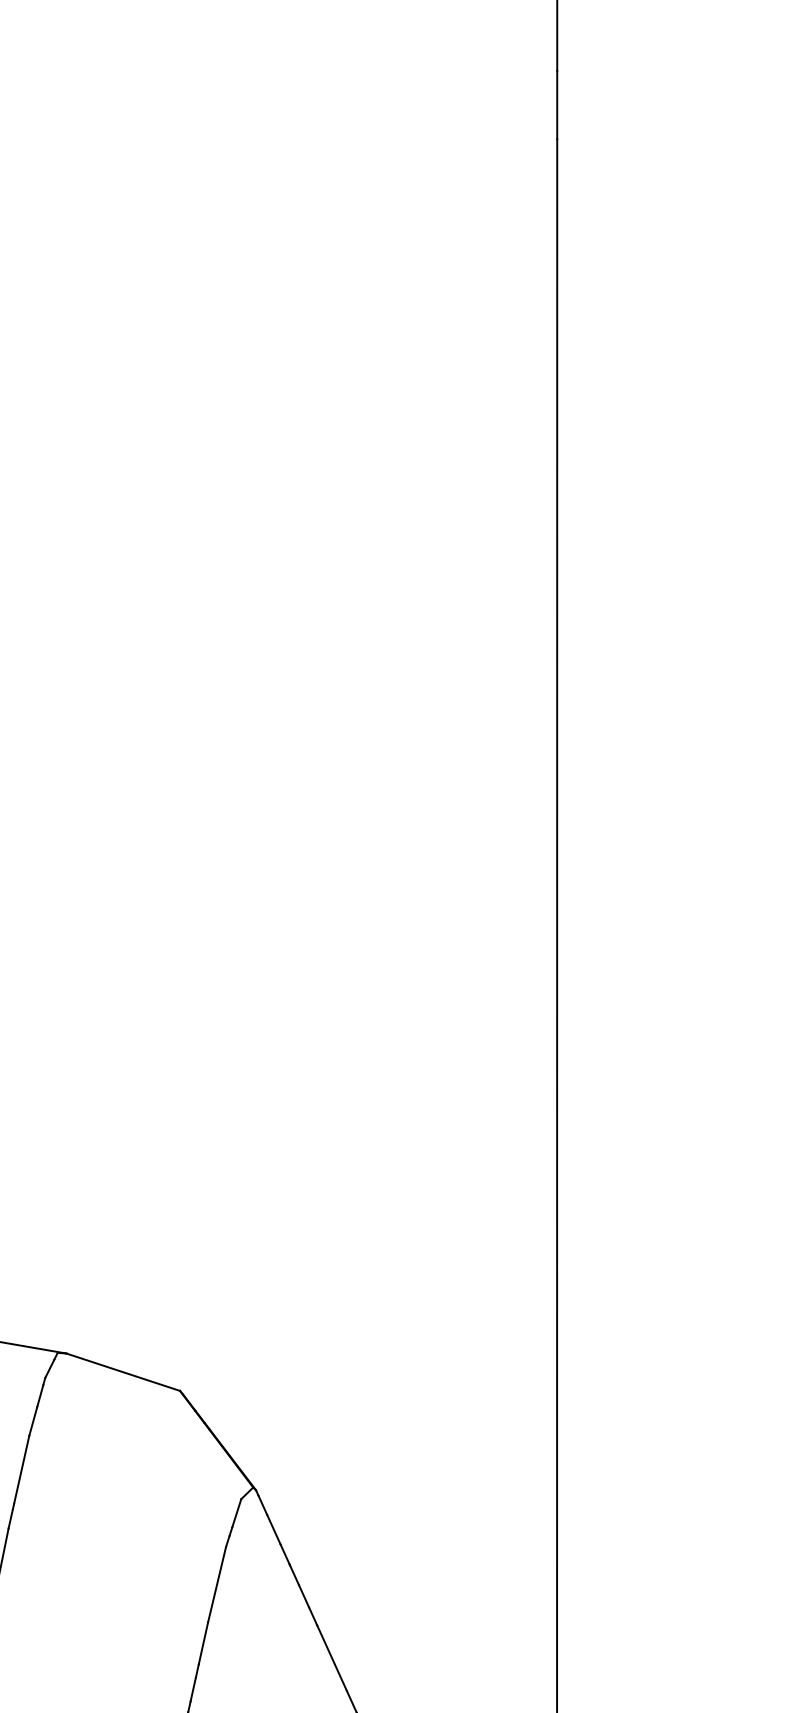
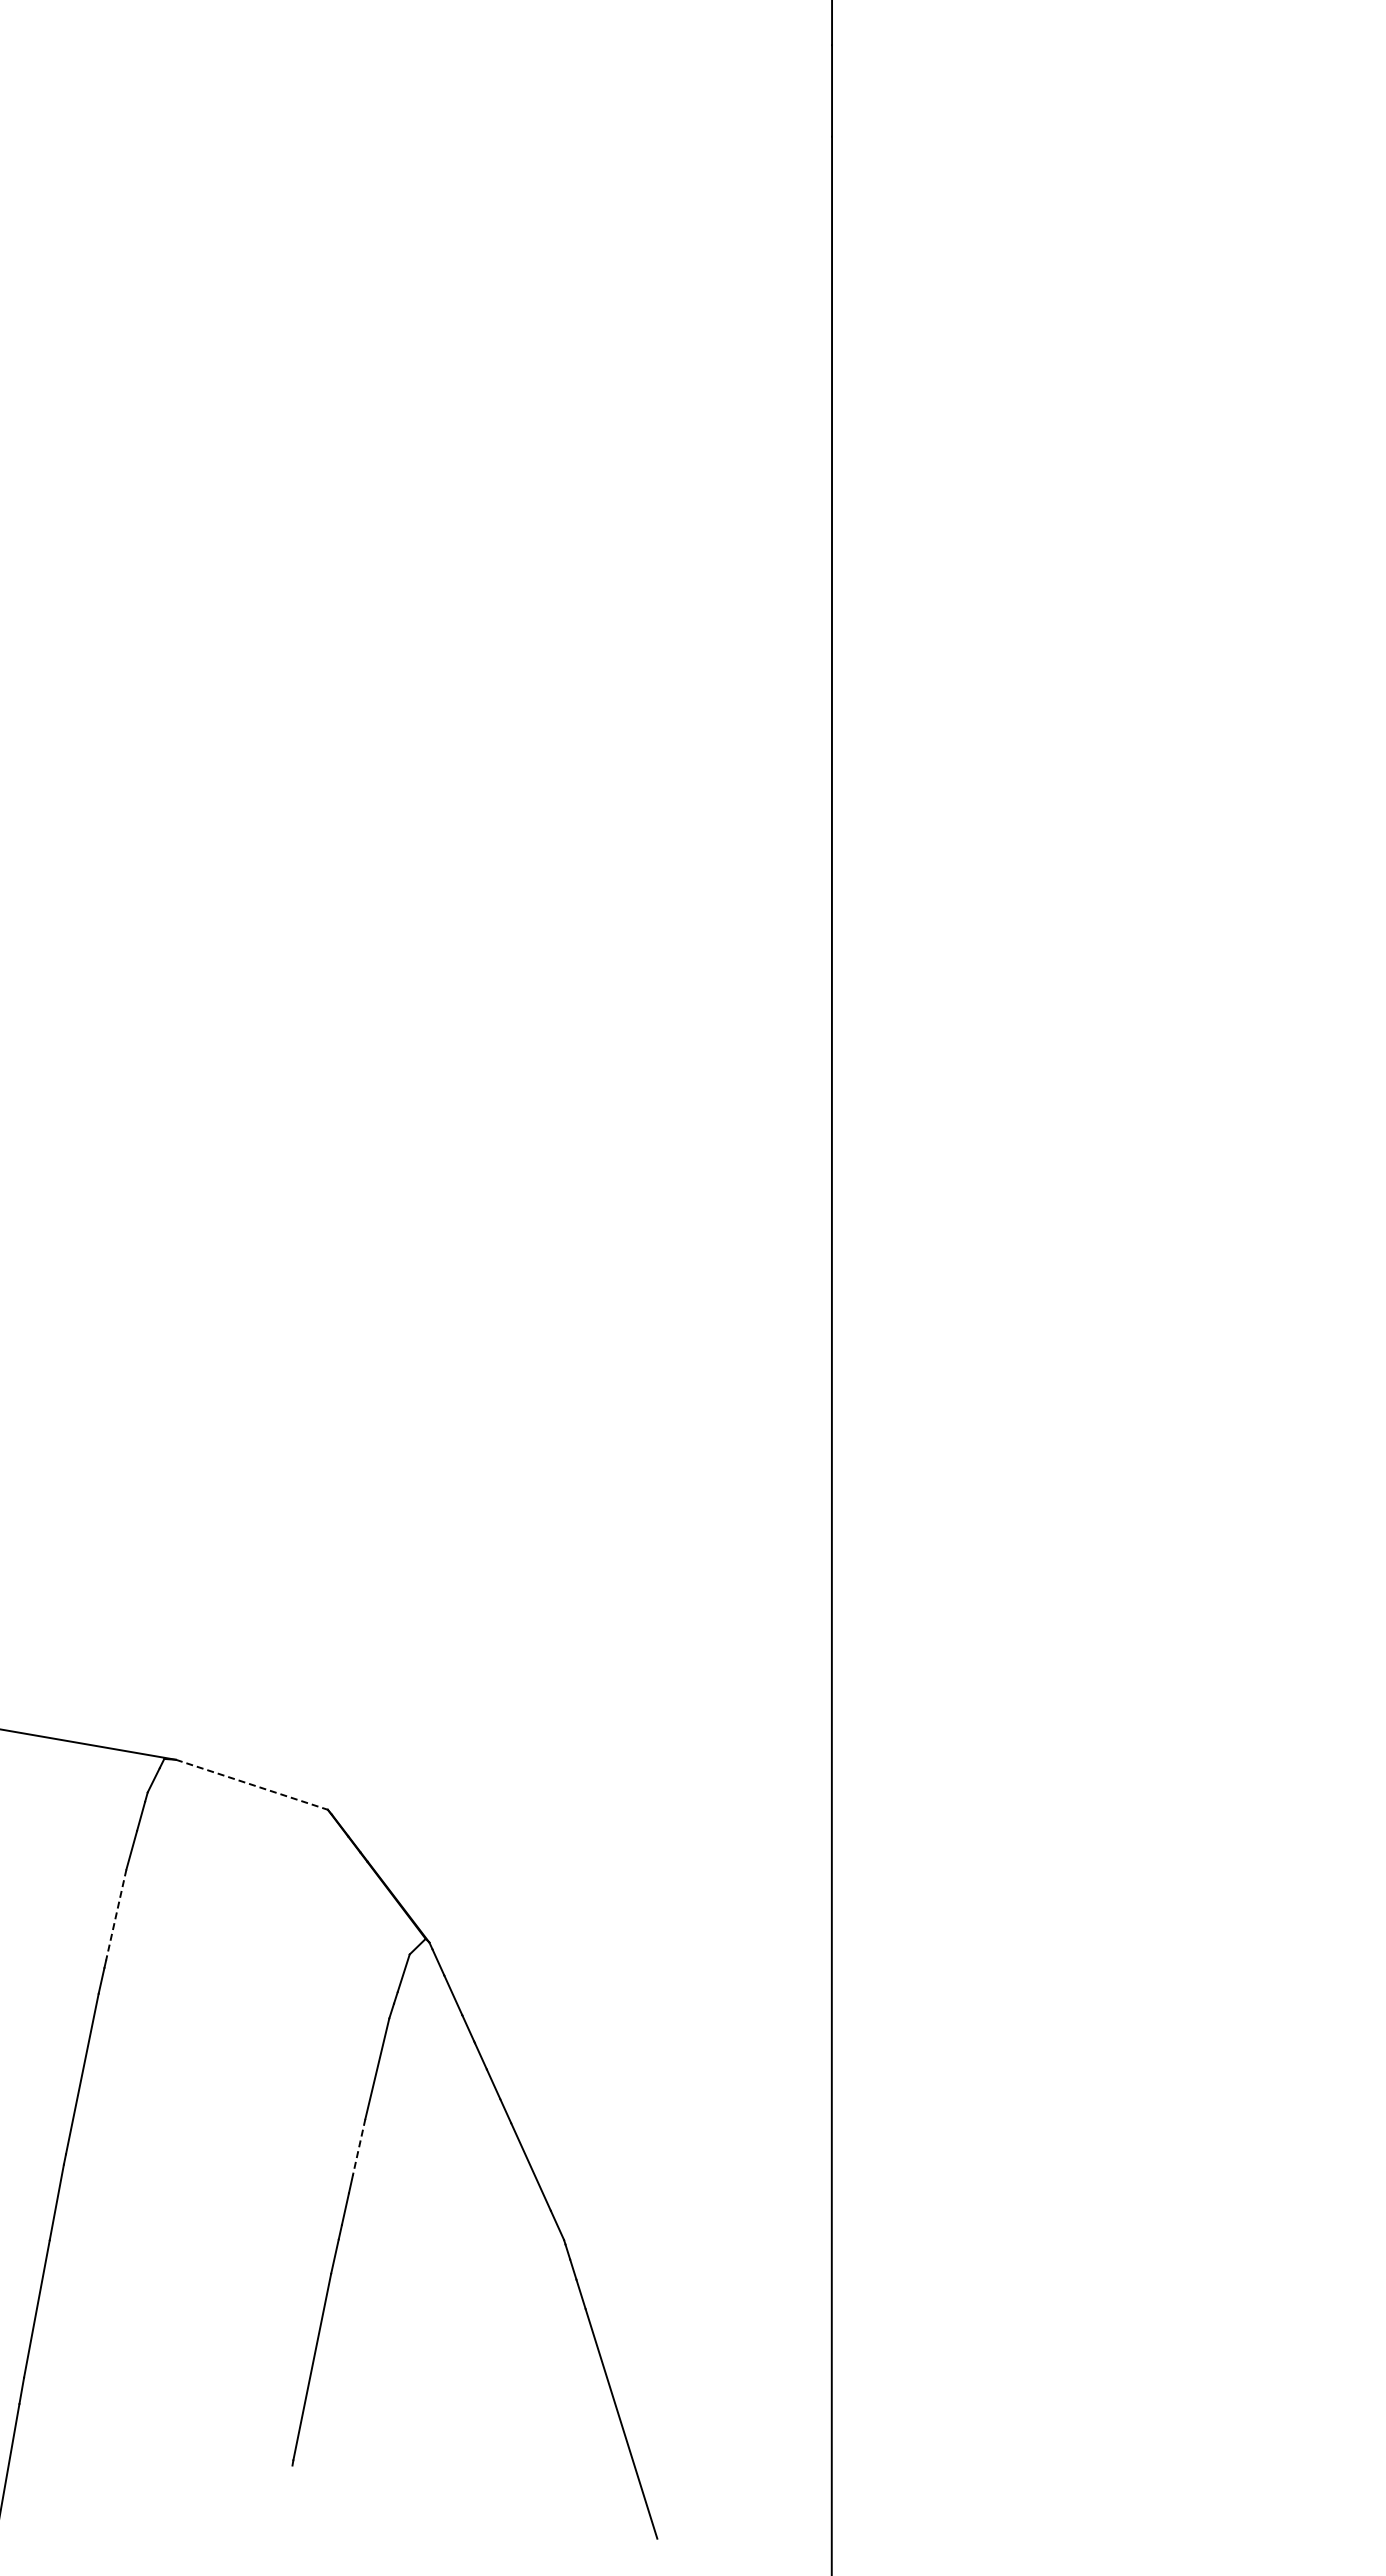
line: (122, 1372) -> (251, 1784), solid -> dashed
line: (21, 1470) -> (116, 1915), solid -> dashed
line: (203, 1643) -> (359, 2147), solid -> dashed

